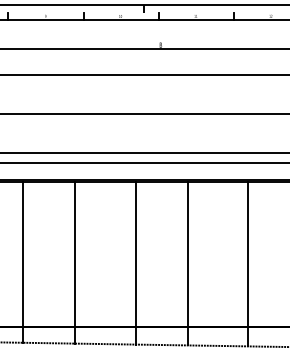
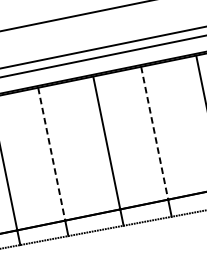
line: (75, 254) -> (51, 154), solid -> dashed
line: (187, 254) -> (154, 133), solid -> dashed

